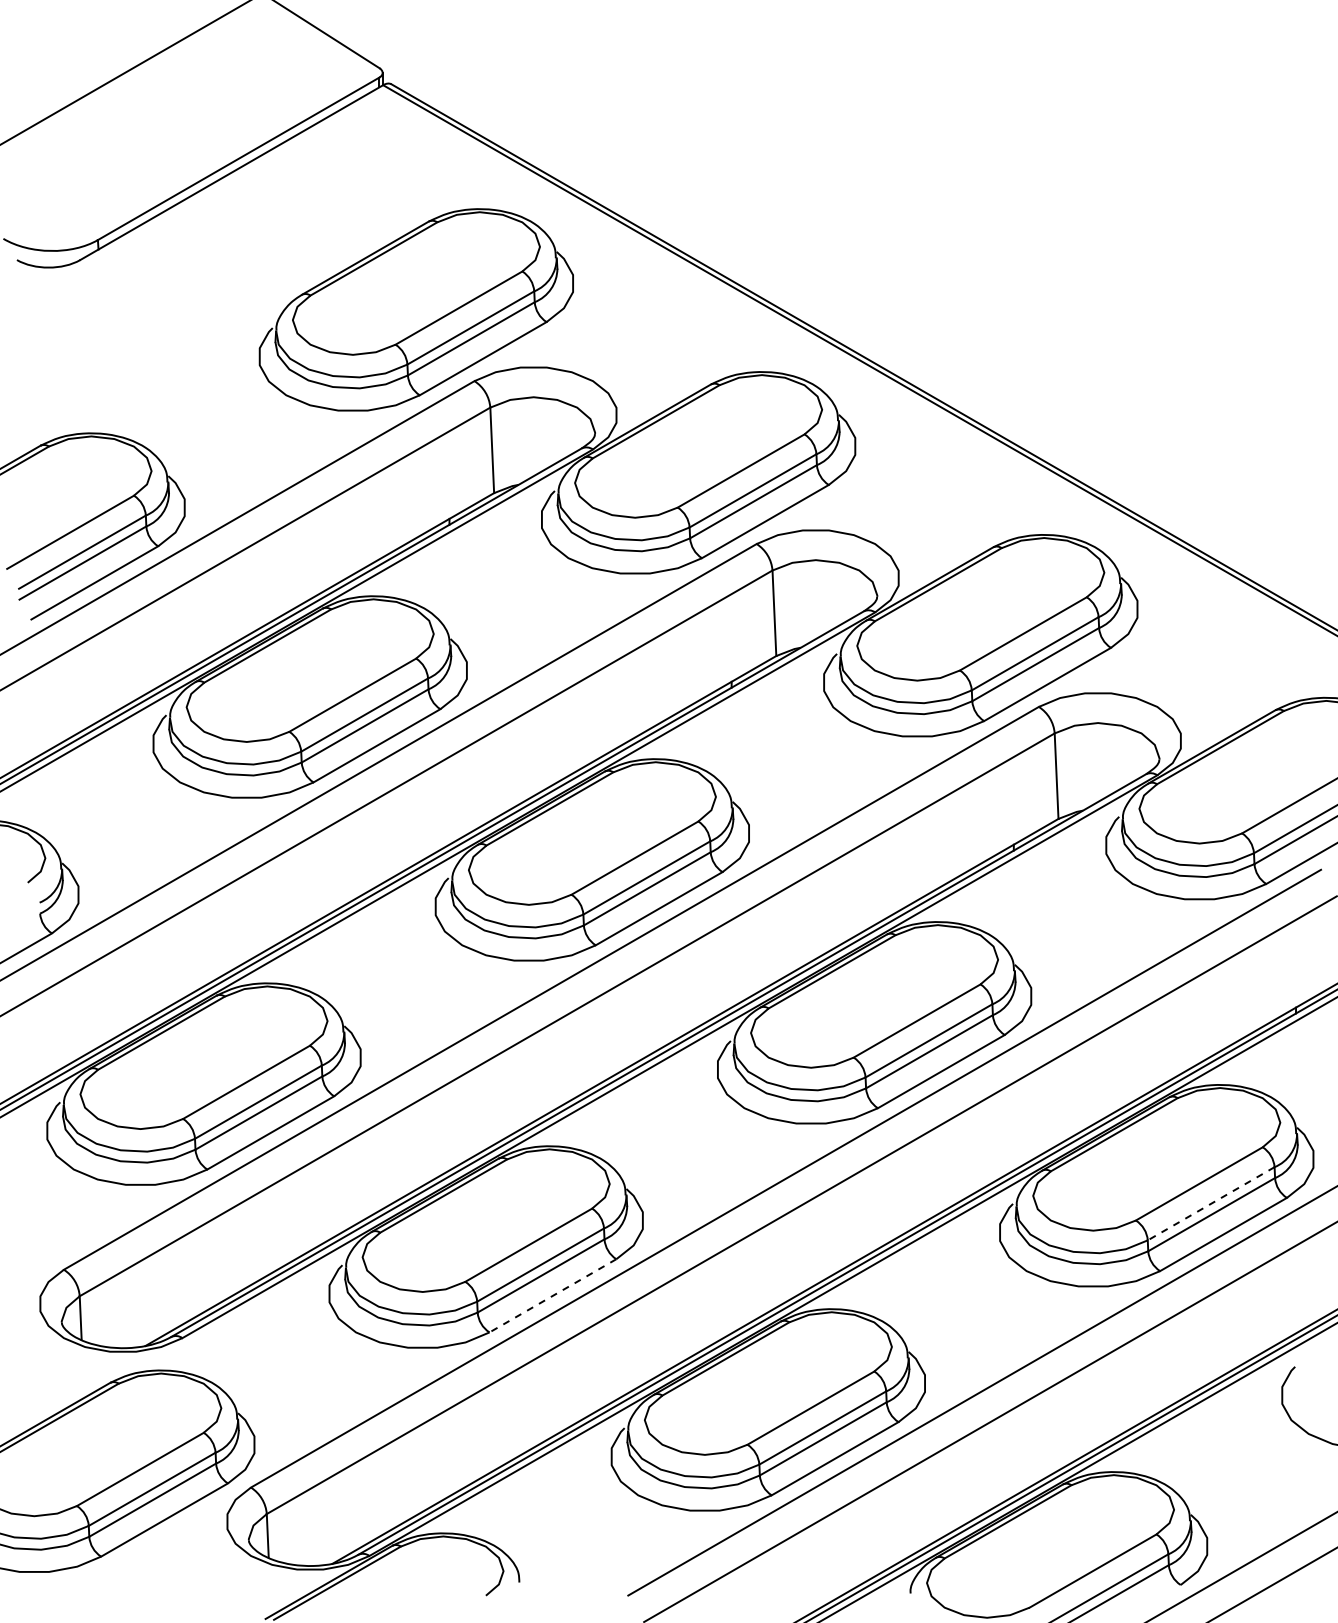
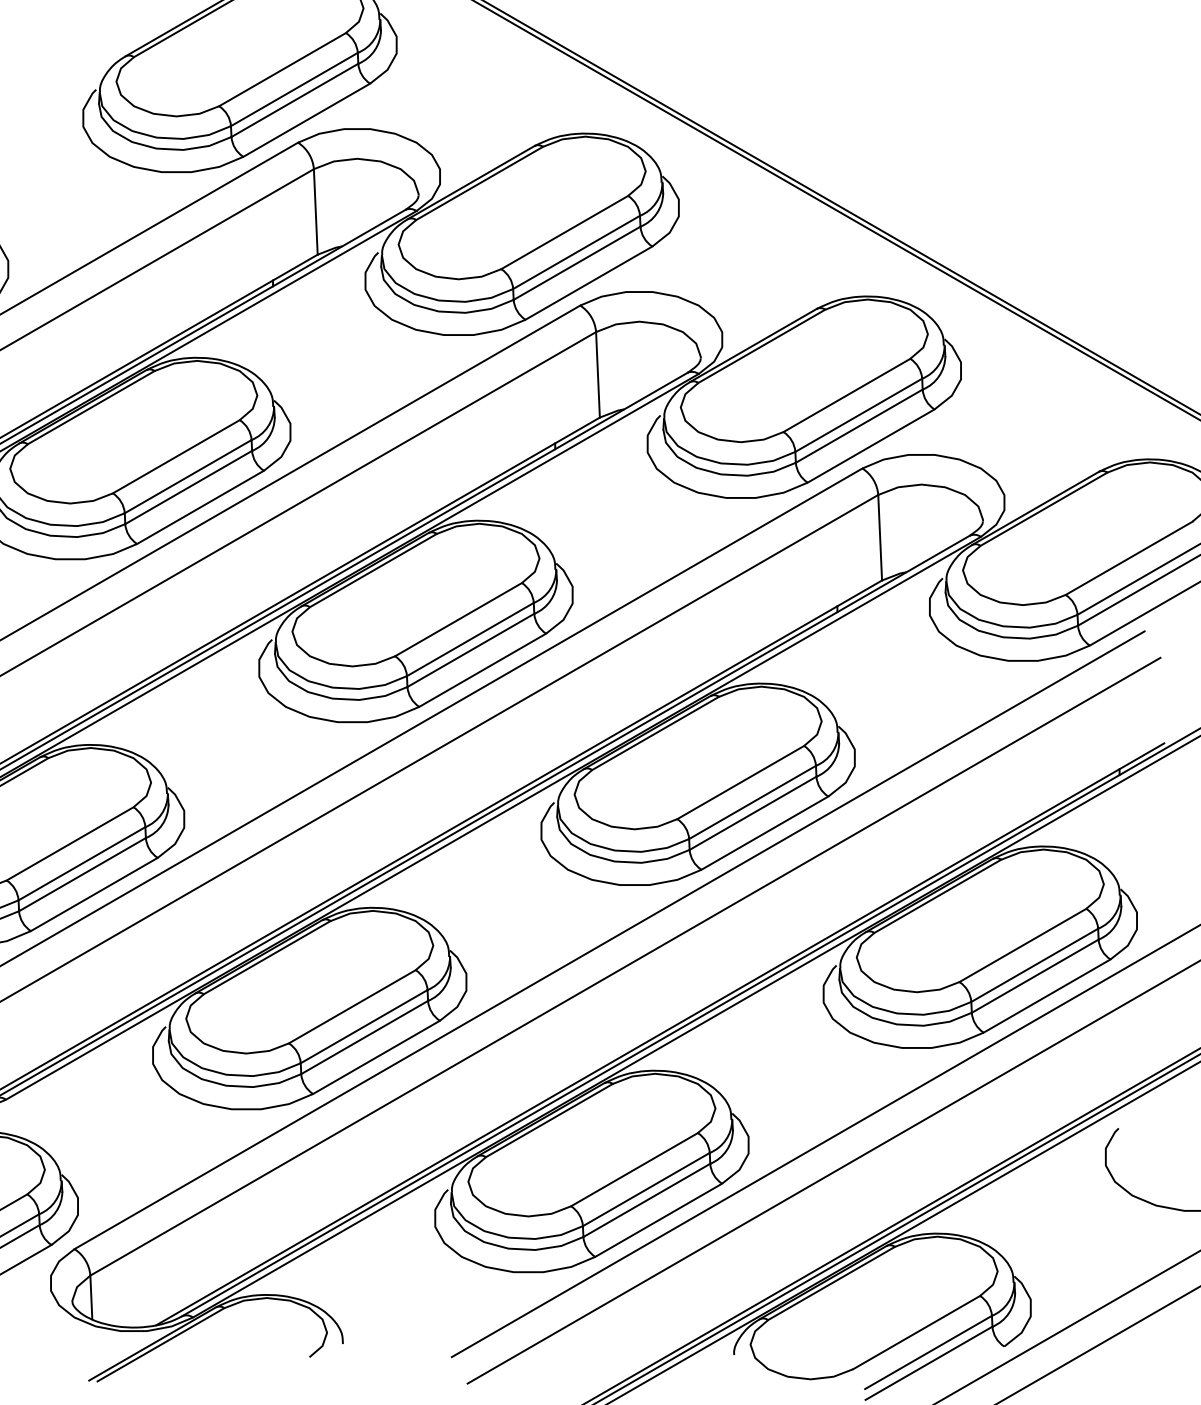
line: (1210, 1204) -> (1034, 966), dashed -> solid
line: (552, 1296) -> (376, 1058), dashed -> solid

